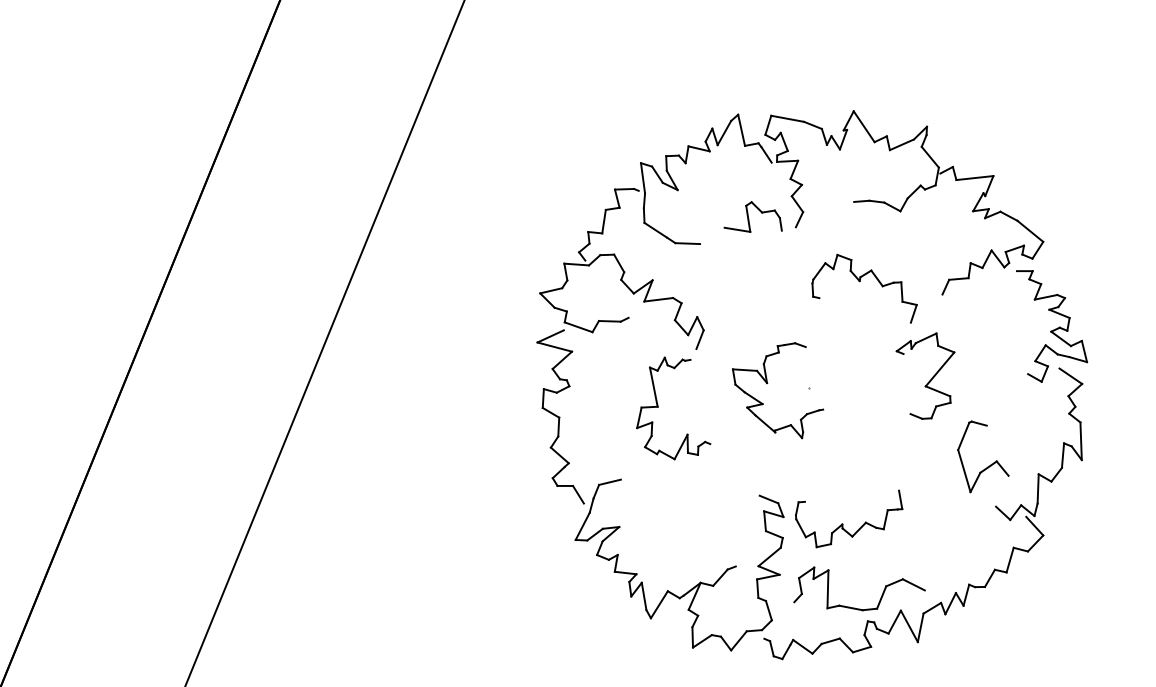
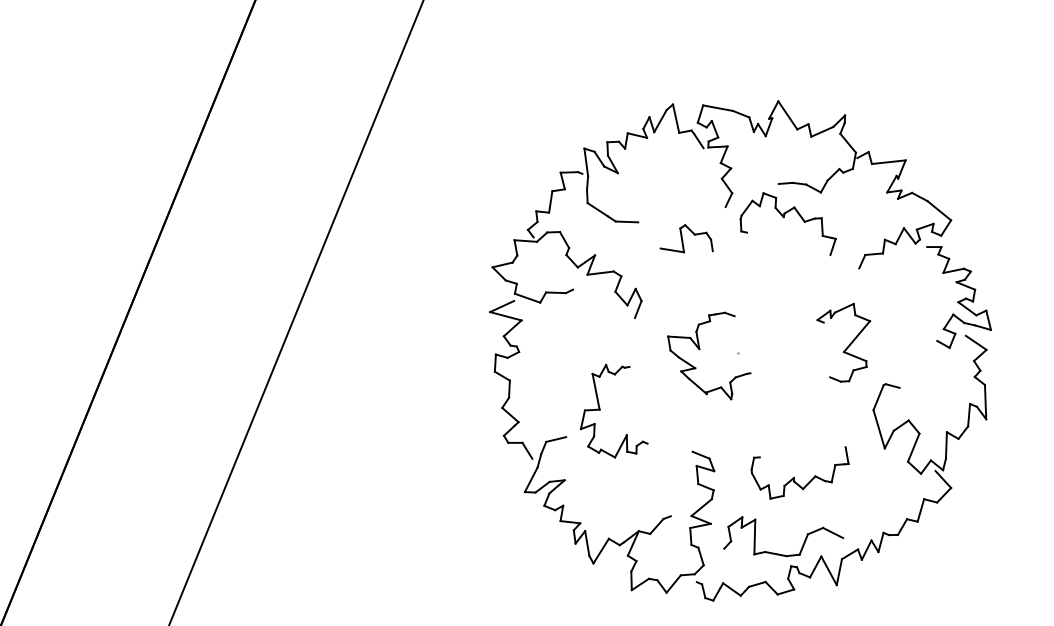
part: (752, 216) -> (686, 238), moved
part: (859, 282) -> (783, 218), moved
part: (658, 407) -> (600, 410), moved
line: (1002, 491) -> (913, 447), added
part: (842, 523) -> (794, 477), moved

